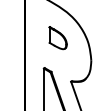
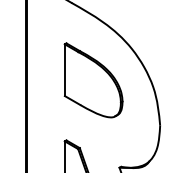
part: (57, 37) -> (92, 78), size x1.67

